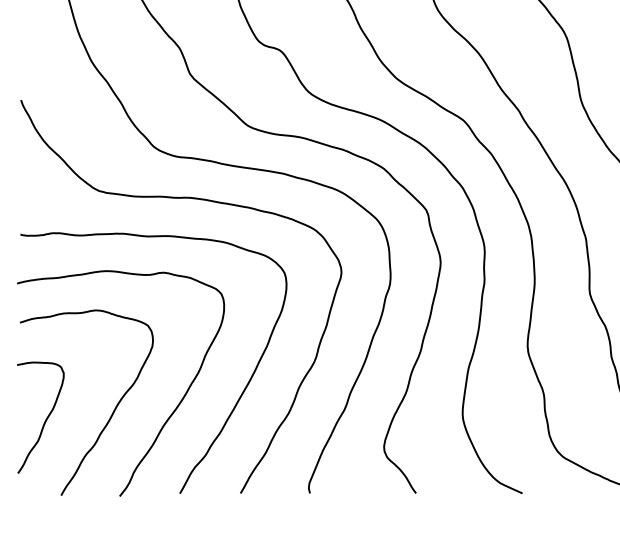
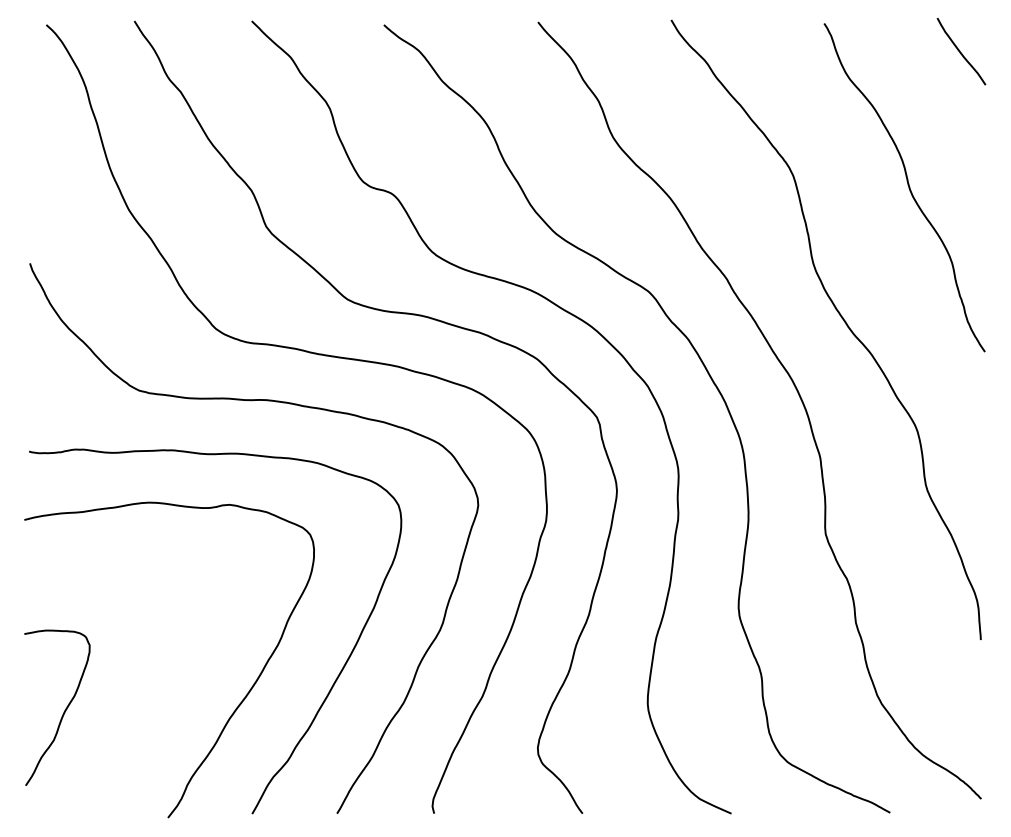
curve: (111, 414) -> (156, 703), removed

